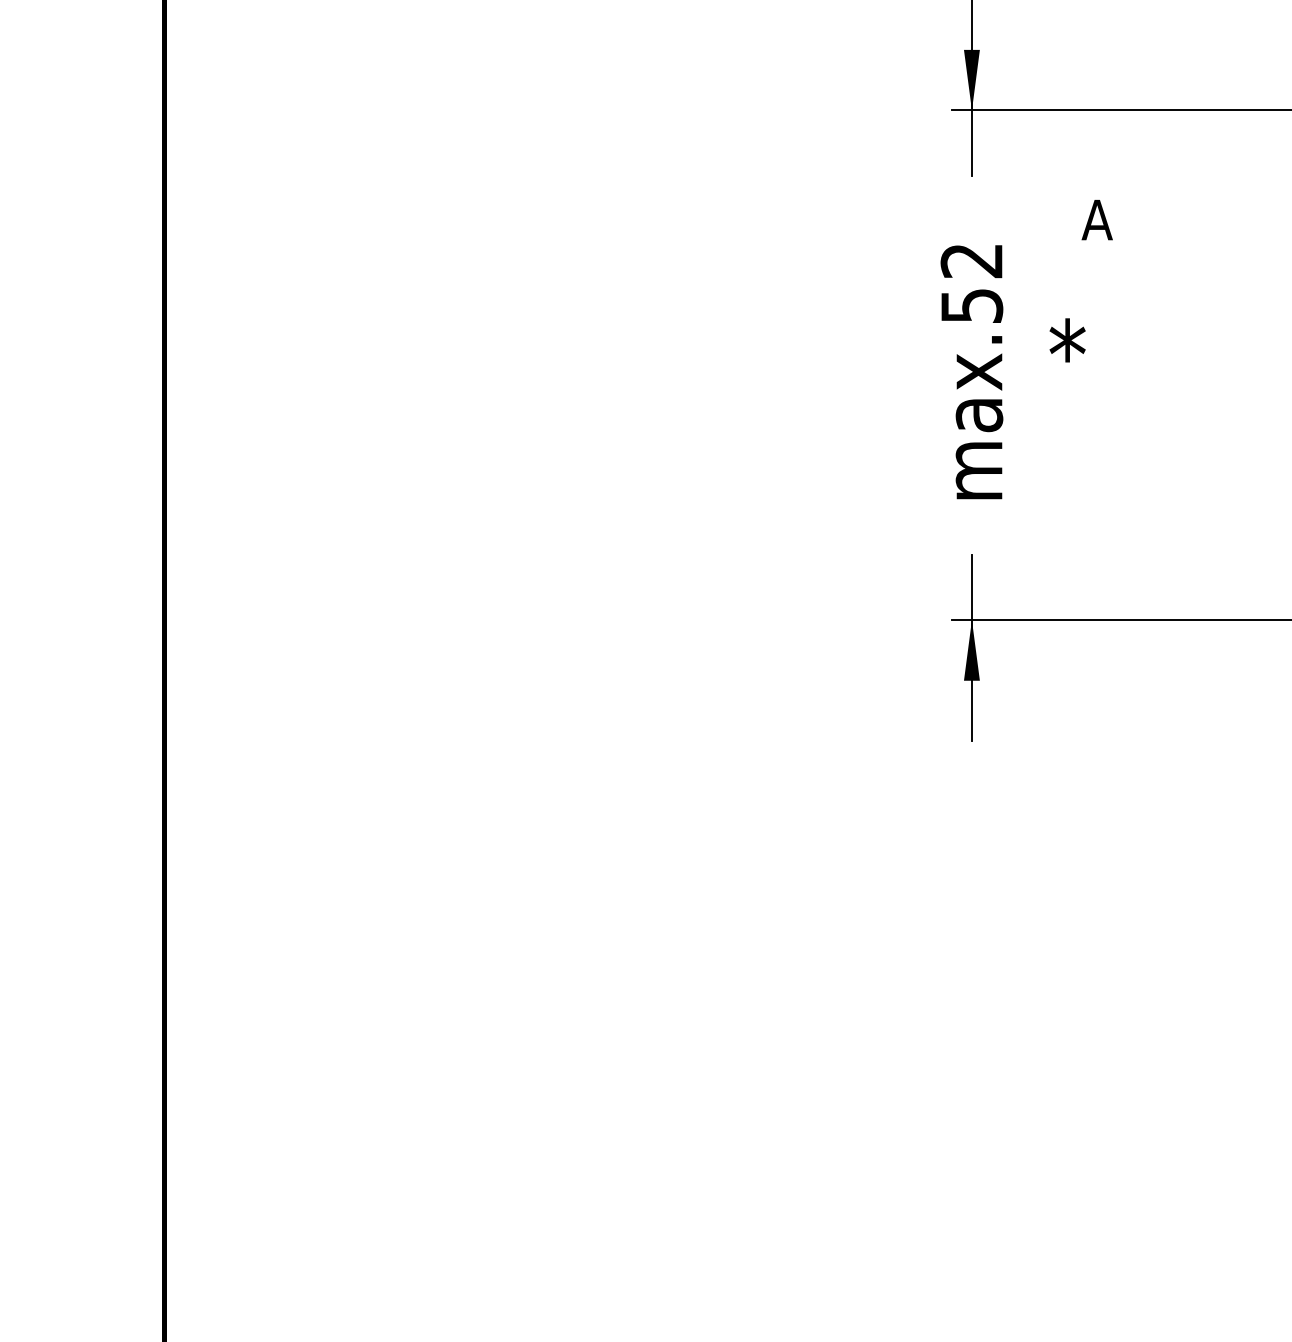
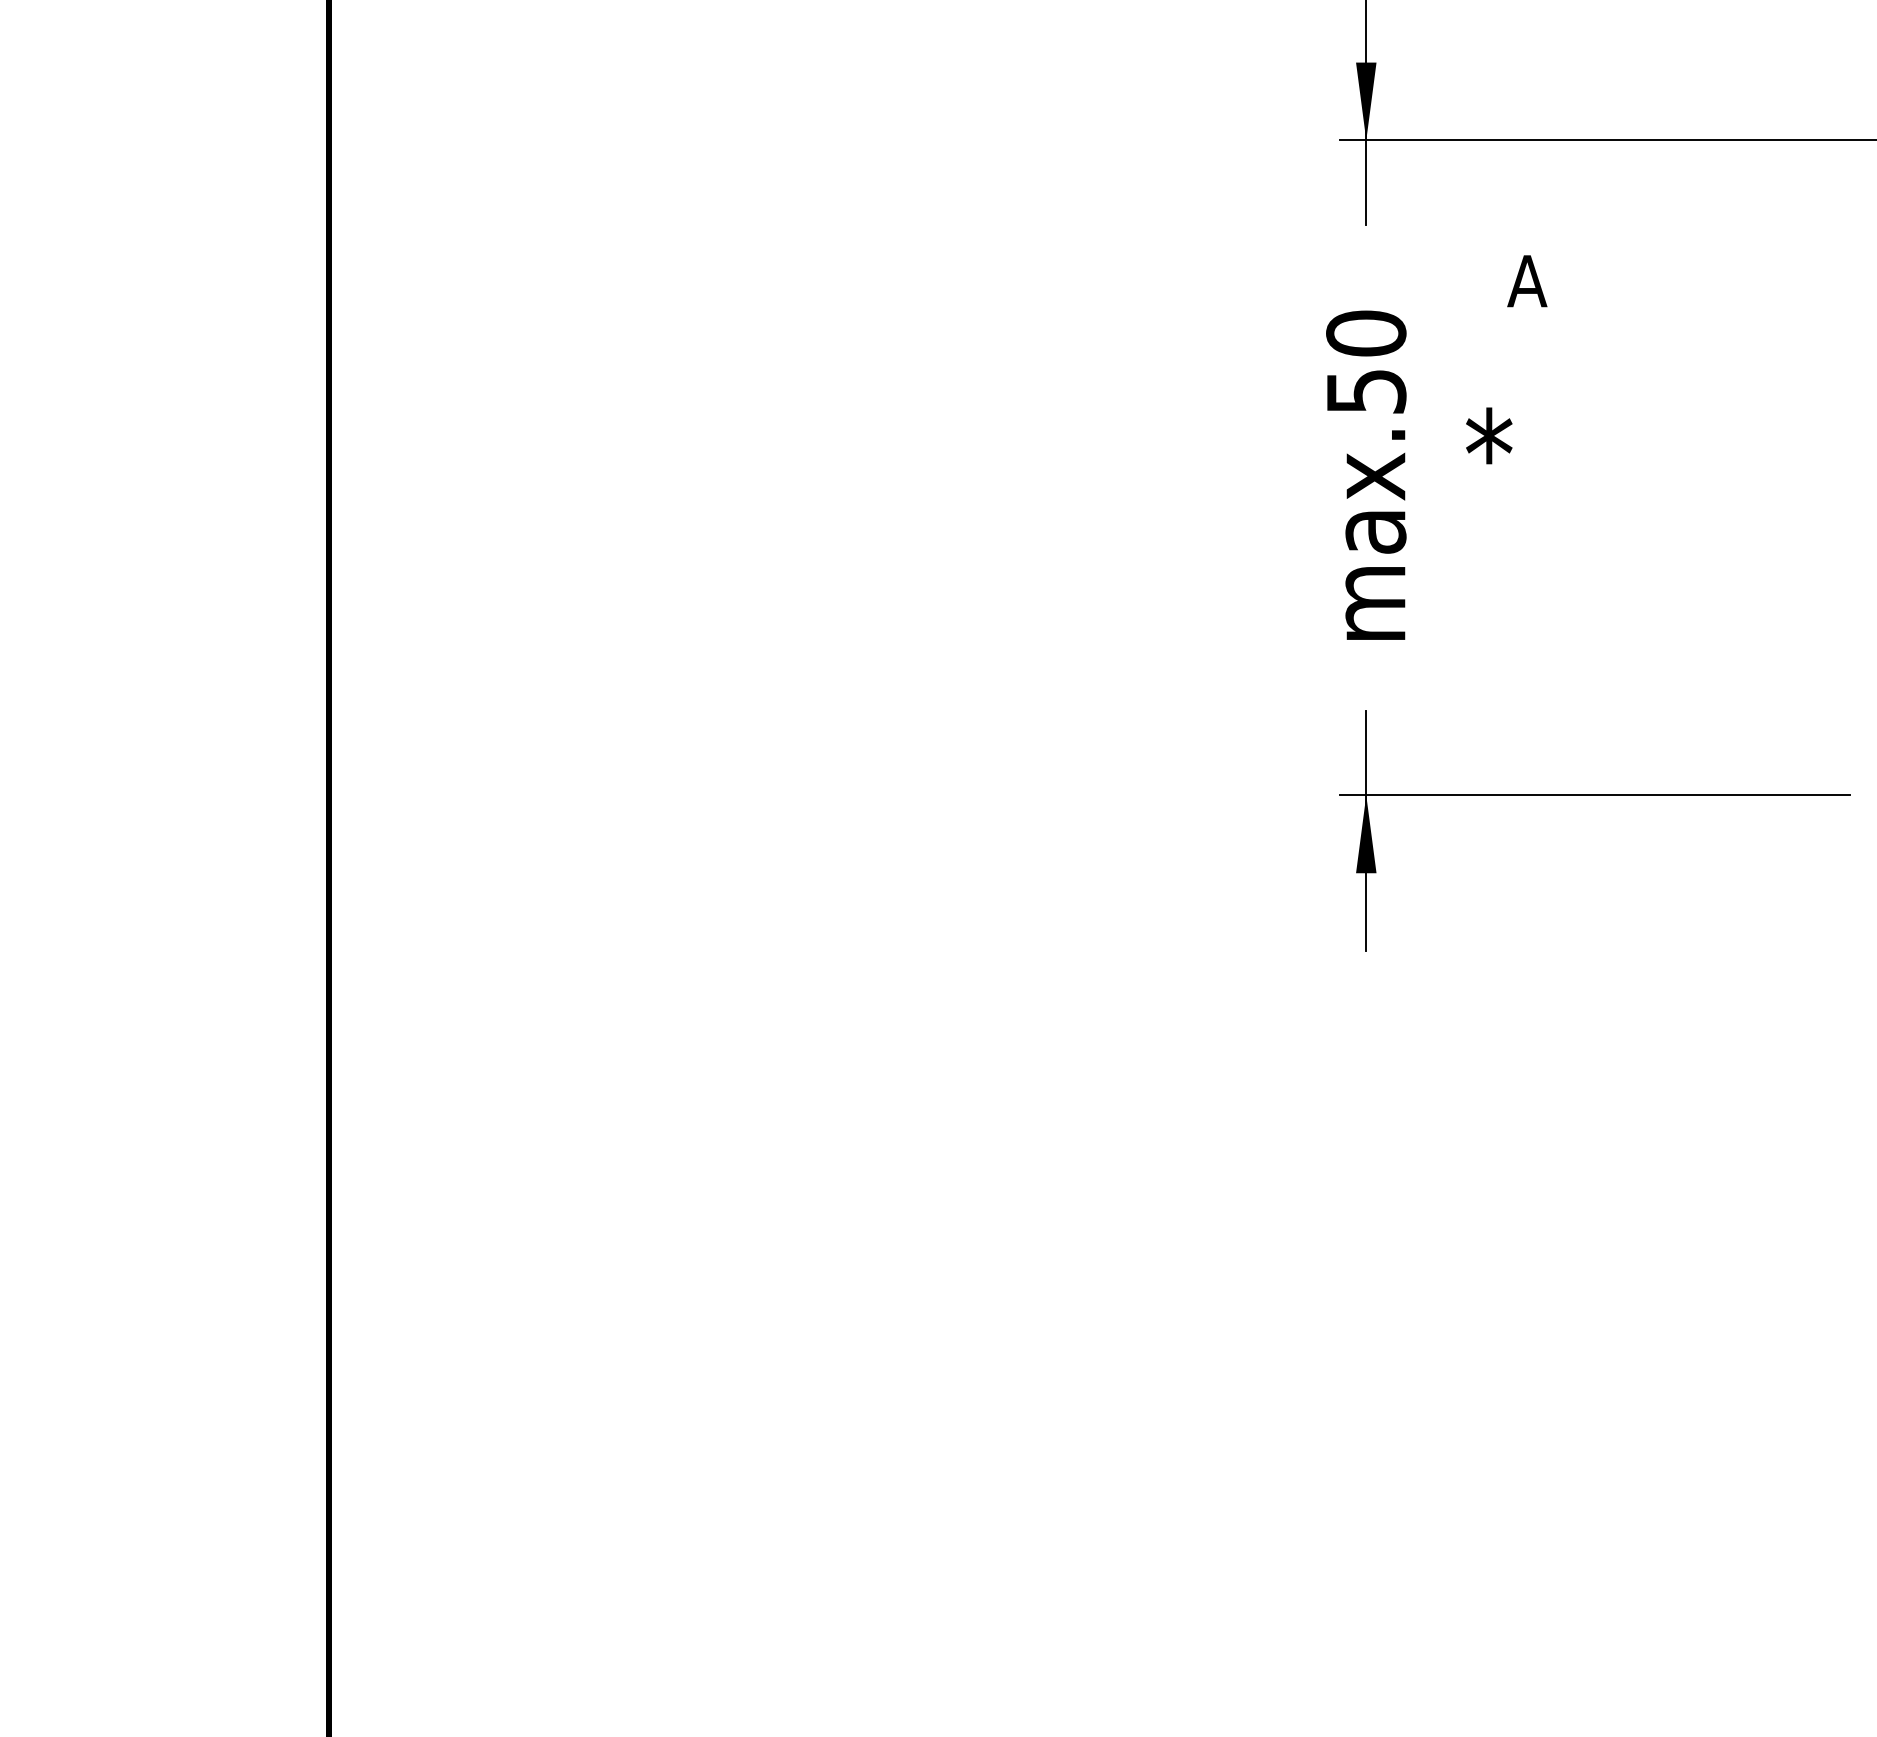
text: (972, 260) -> (1366, 333), 52 -> 50

